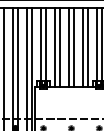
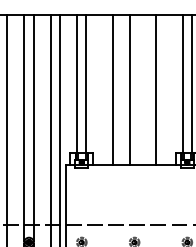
line: (54, 47) -> (102, 89), removed
line: (73, 47) -> (138, 89), removed
line: (87, 47) -> (165, 89), removed

